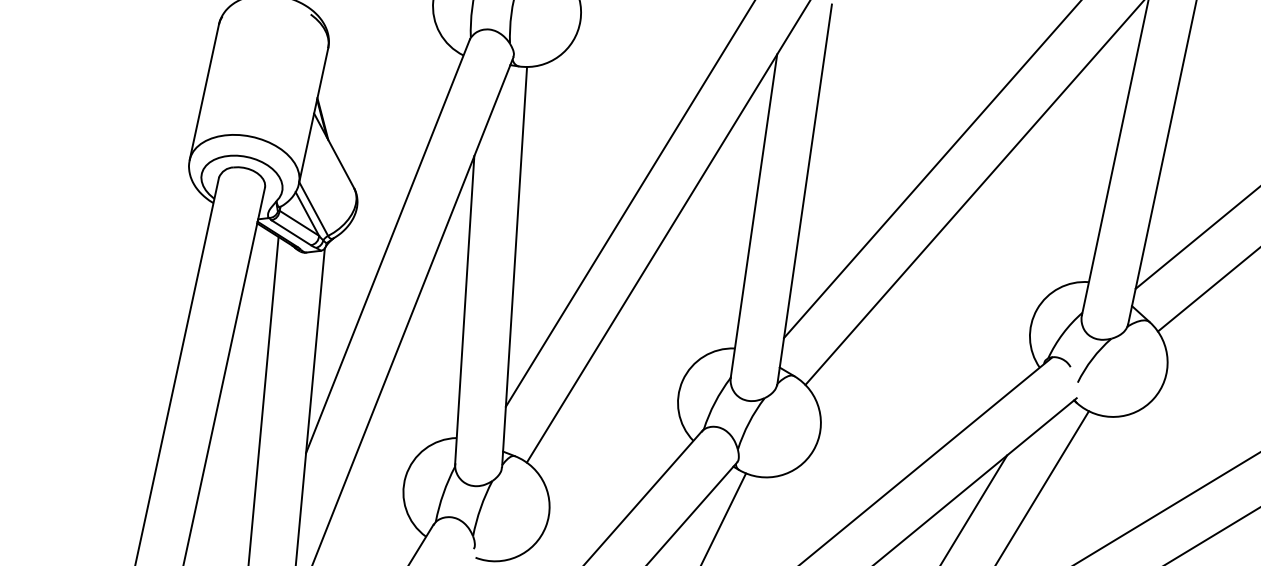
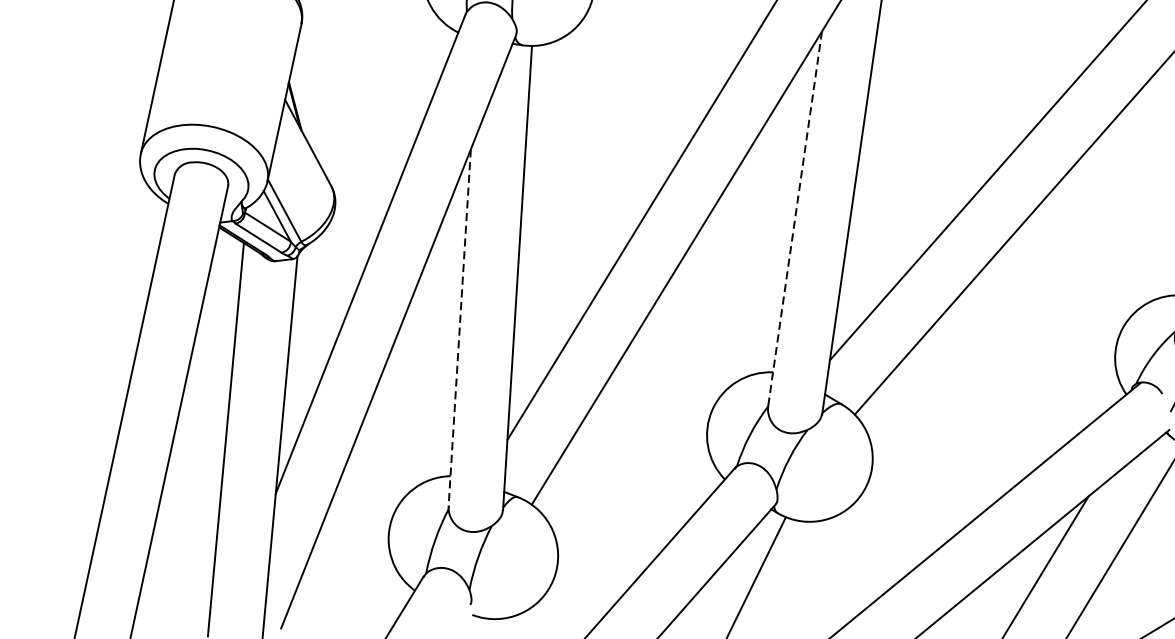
line: (753, 216) -> (794, 219), solid -> dashed
line: (464, 310) -> (459, 328), solid -> dashed

